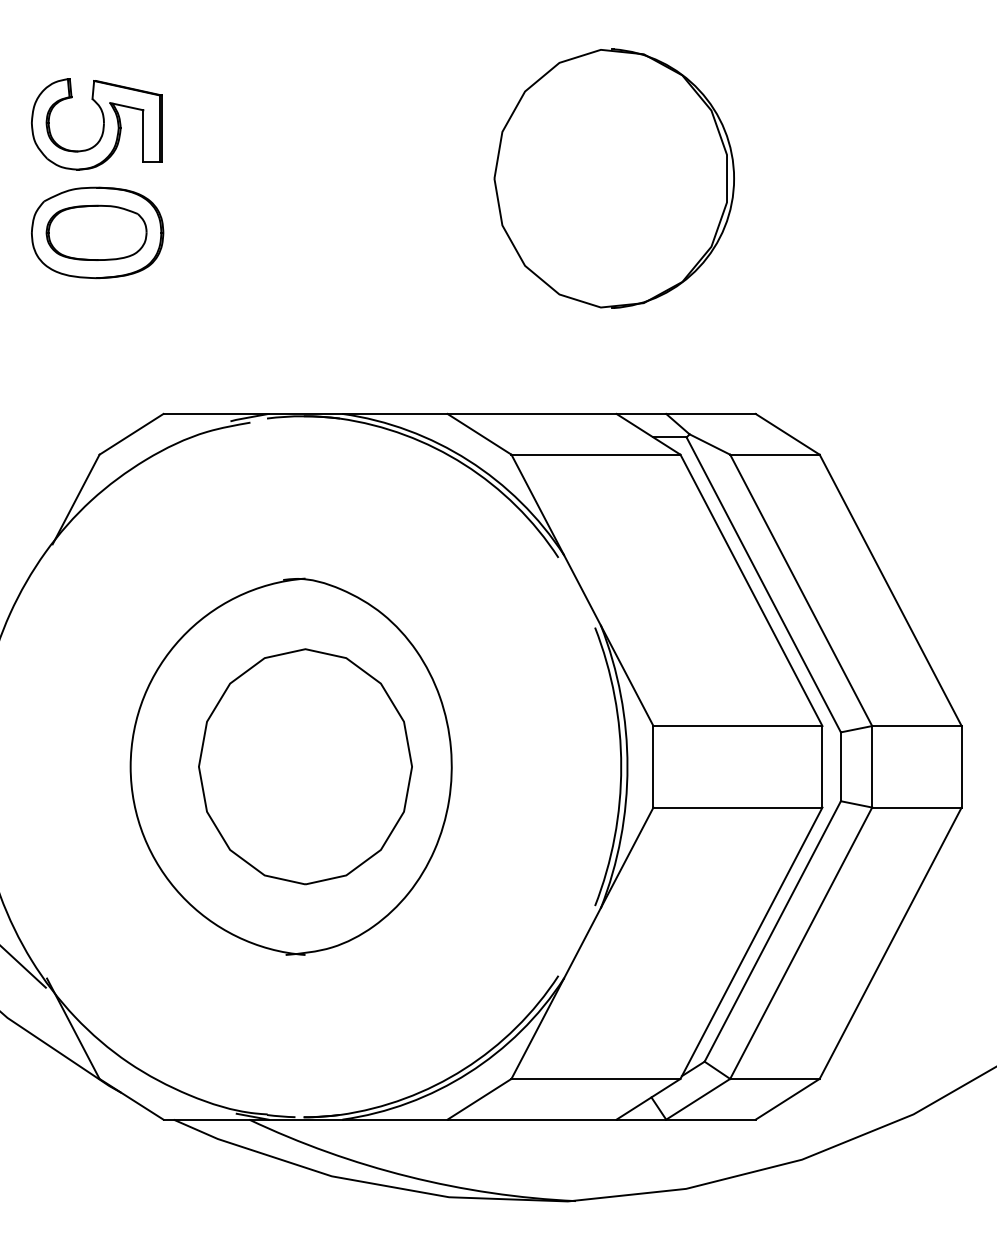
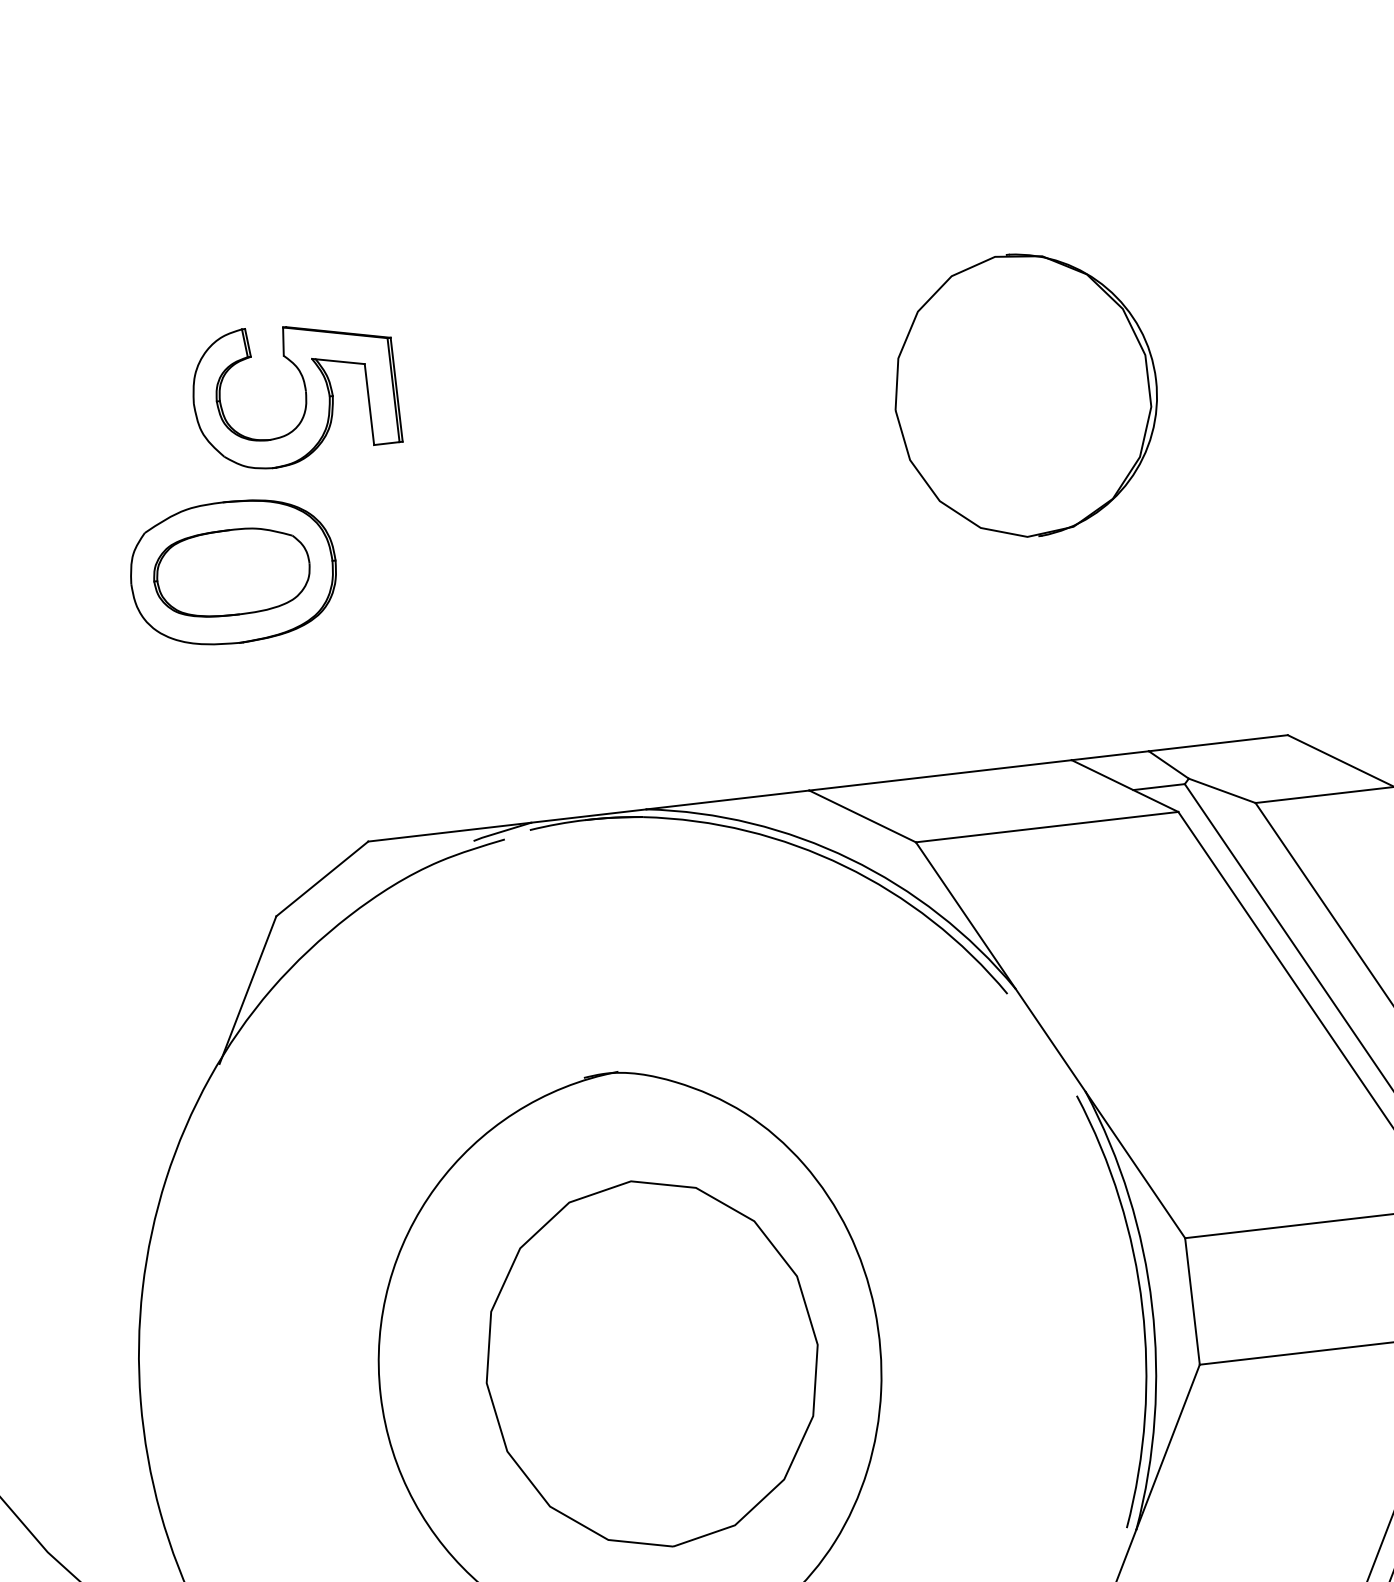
part: (102, 126) -> (304, 396), moved
part: (613, 178) -> (1024, 395), size x0.7

